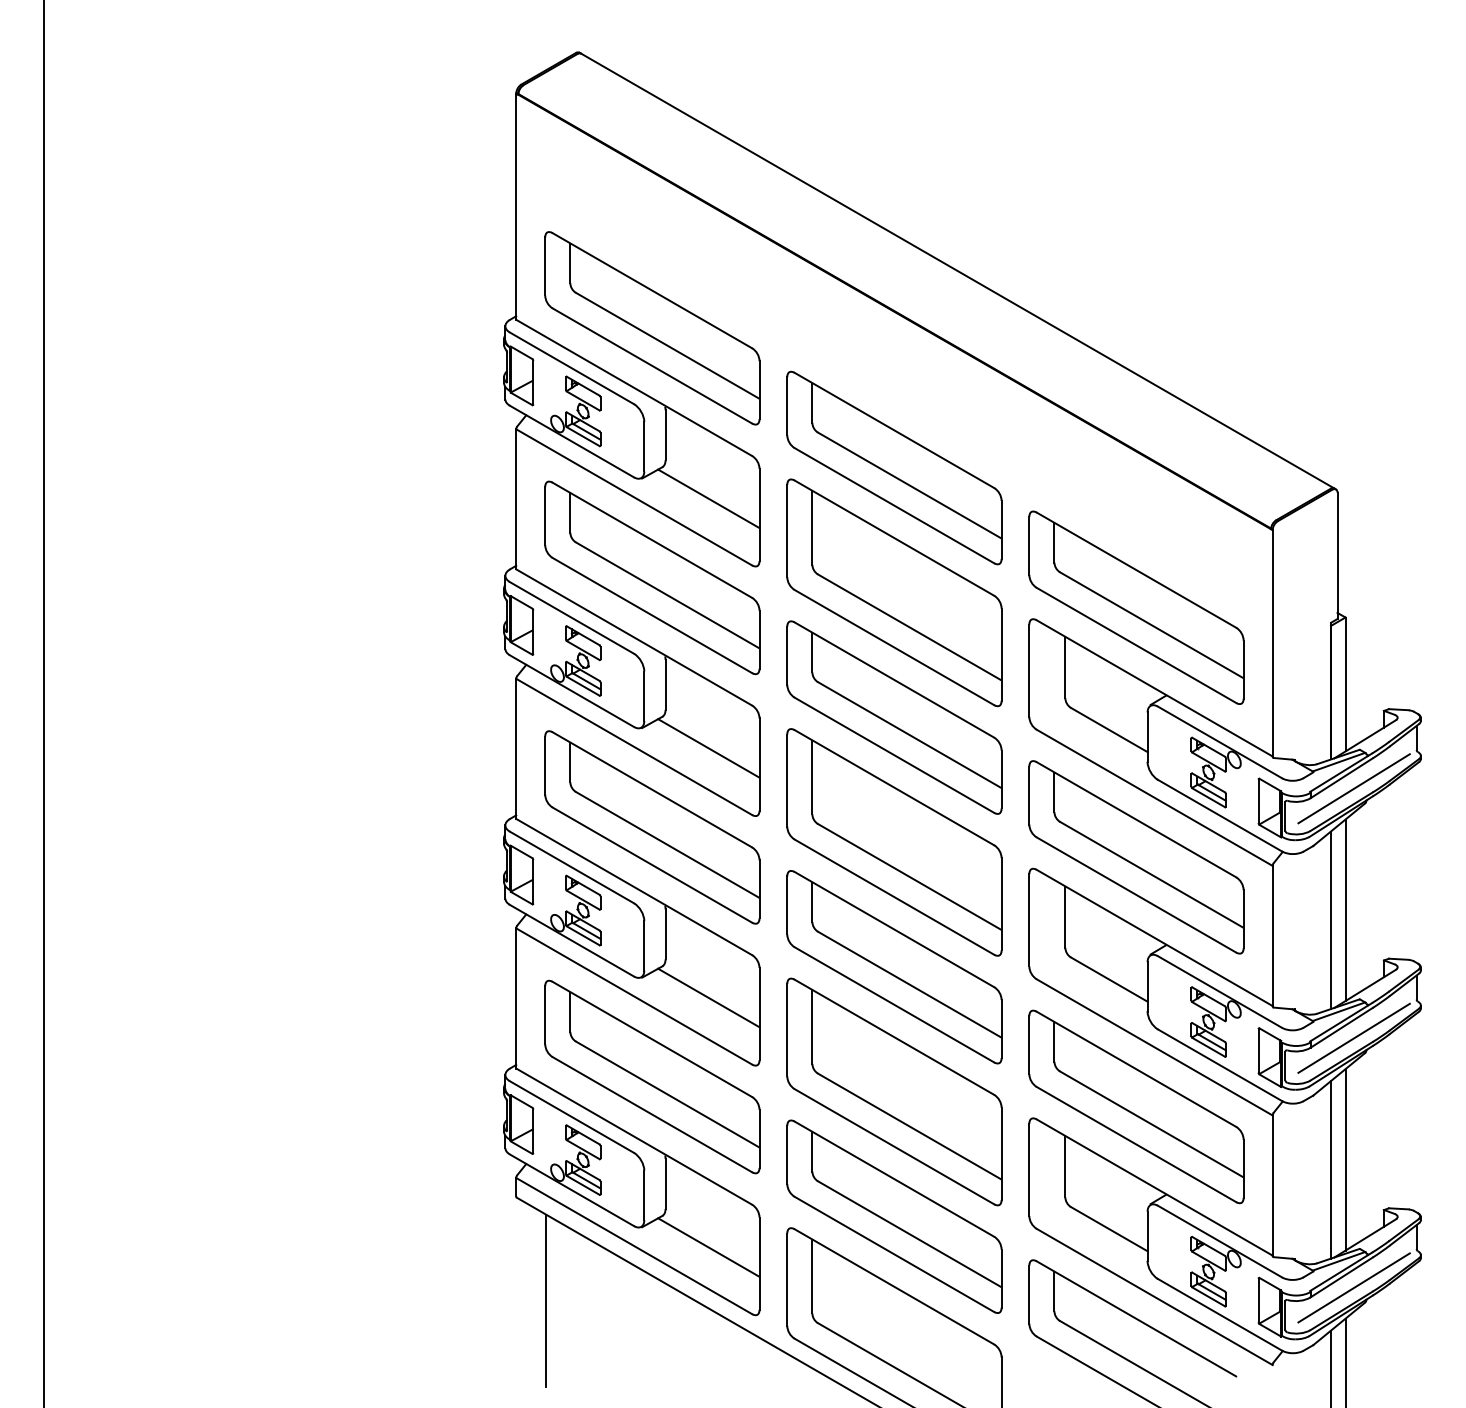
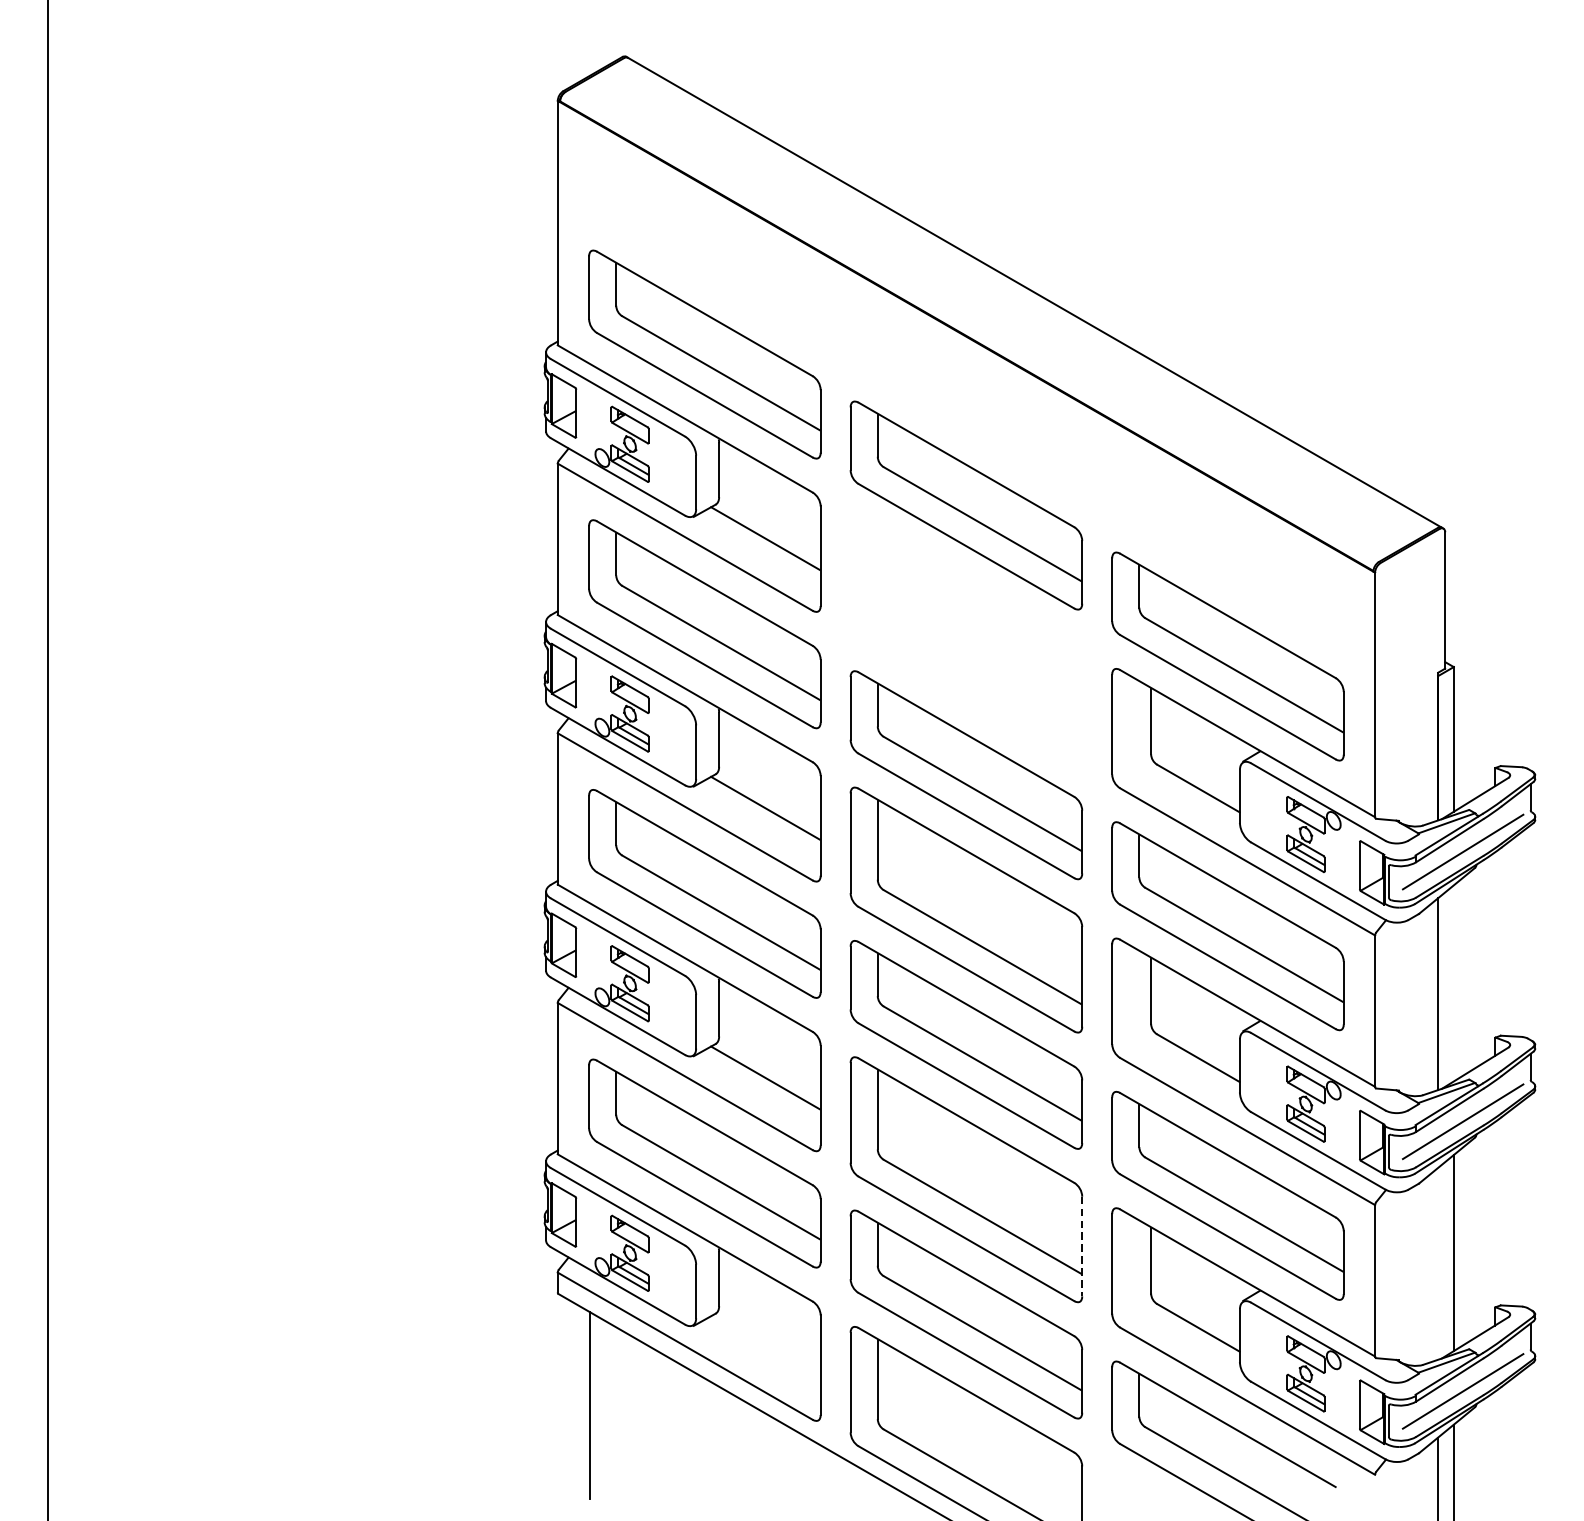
part: (894, 592) -> (966, 640), removed
line: (1345, 910) -> (1453, 983), removed
line: (1001, 1154) -> (1082, 1247), solid -> dashed
line: (1331, 1169) -> (1438, 1263), removed
line: (708, 1247) -> (765, 1347), removed

